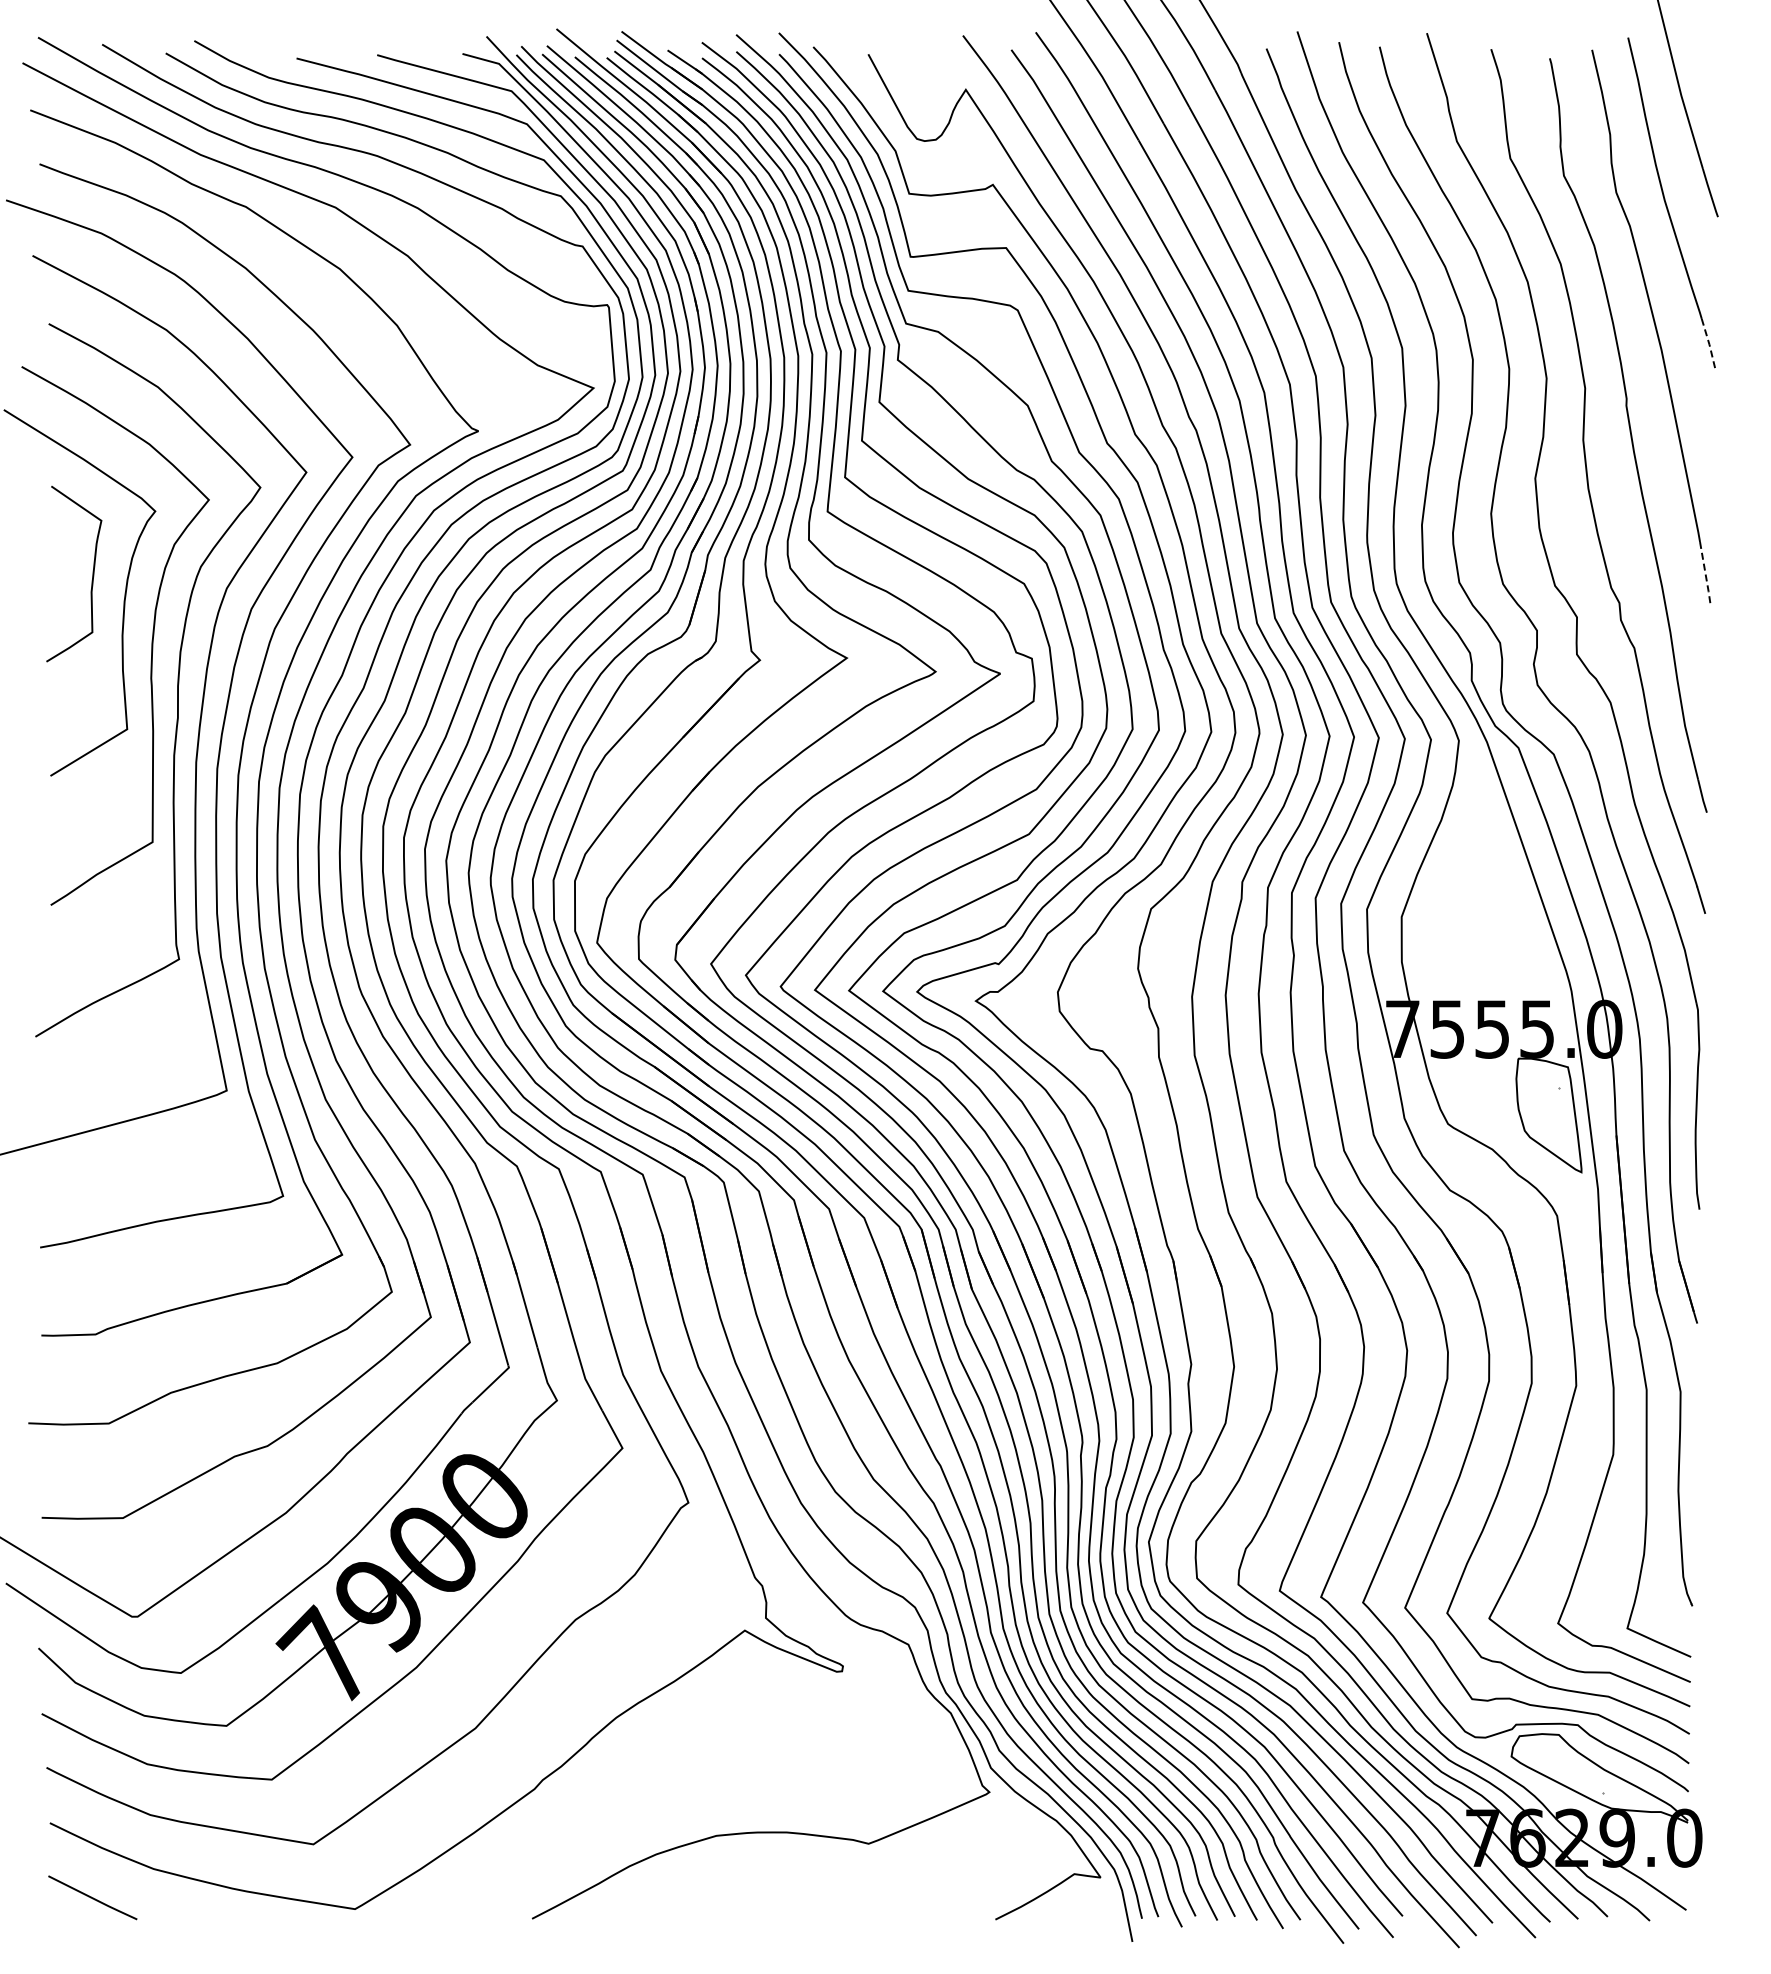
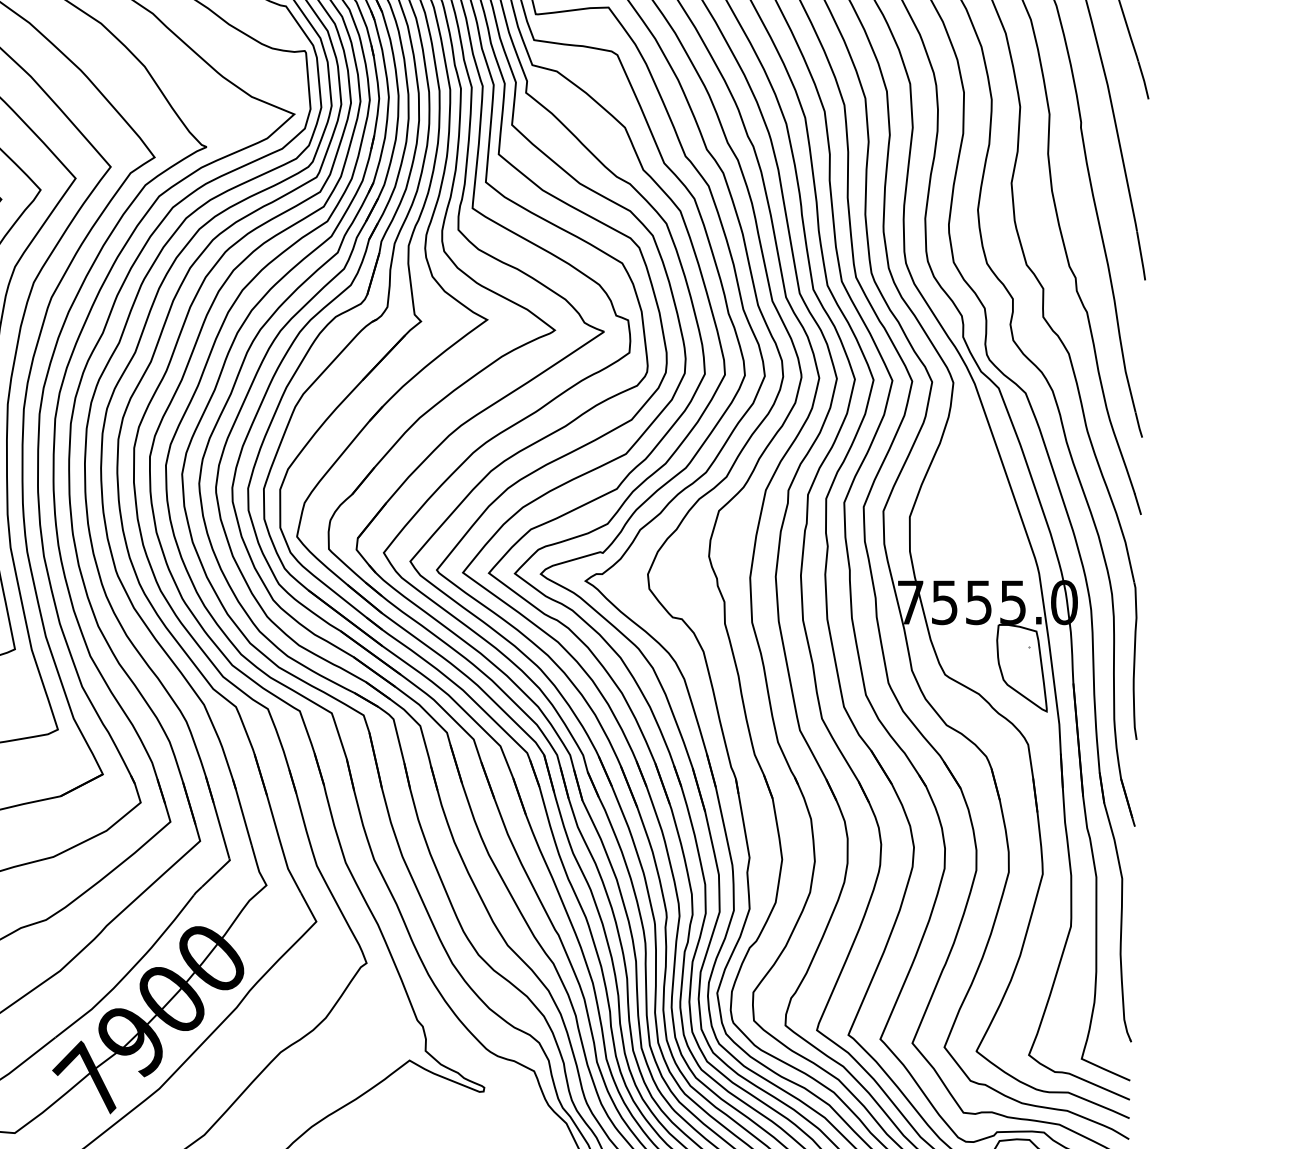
line: (1709, 343) -> (1144, 80), dashed -> solid
line: (1705, 575) -> (1141, 256), dashed -> solid

